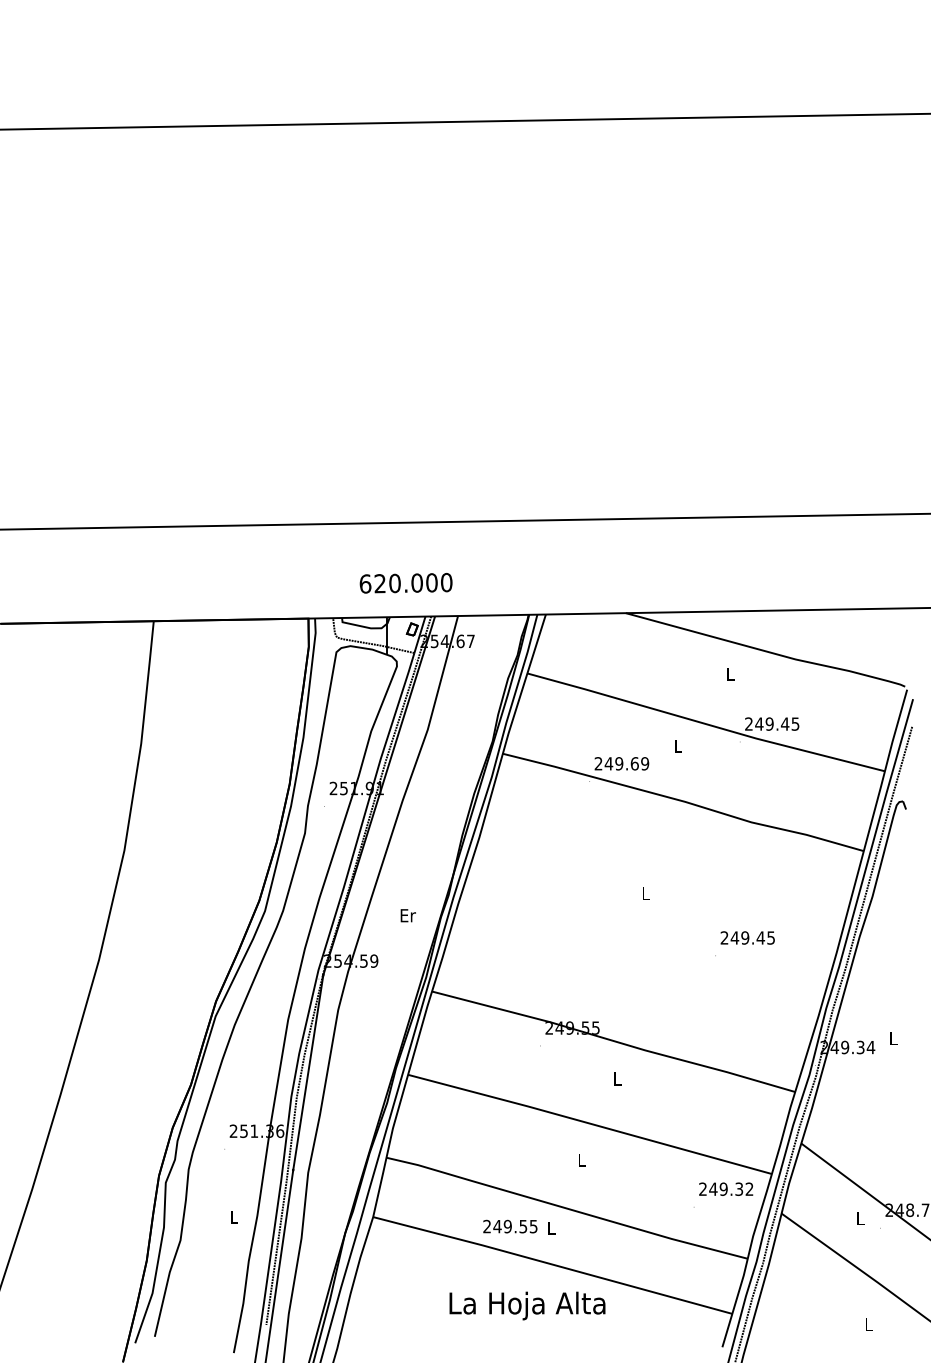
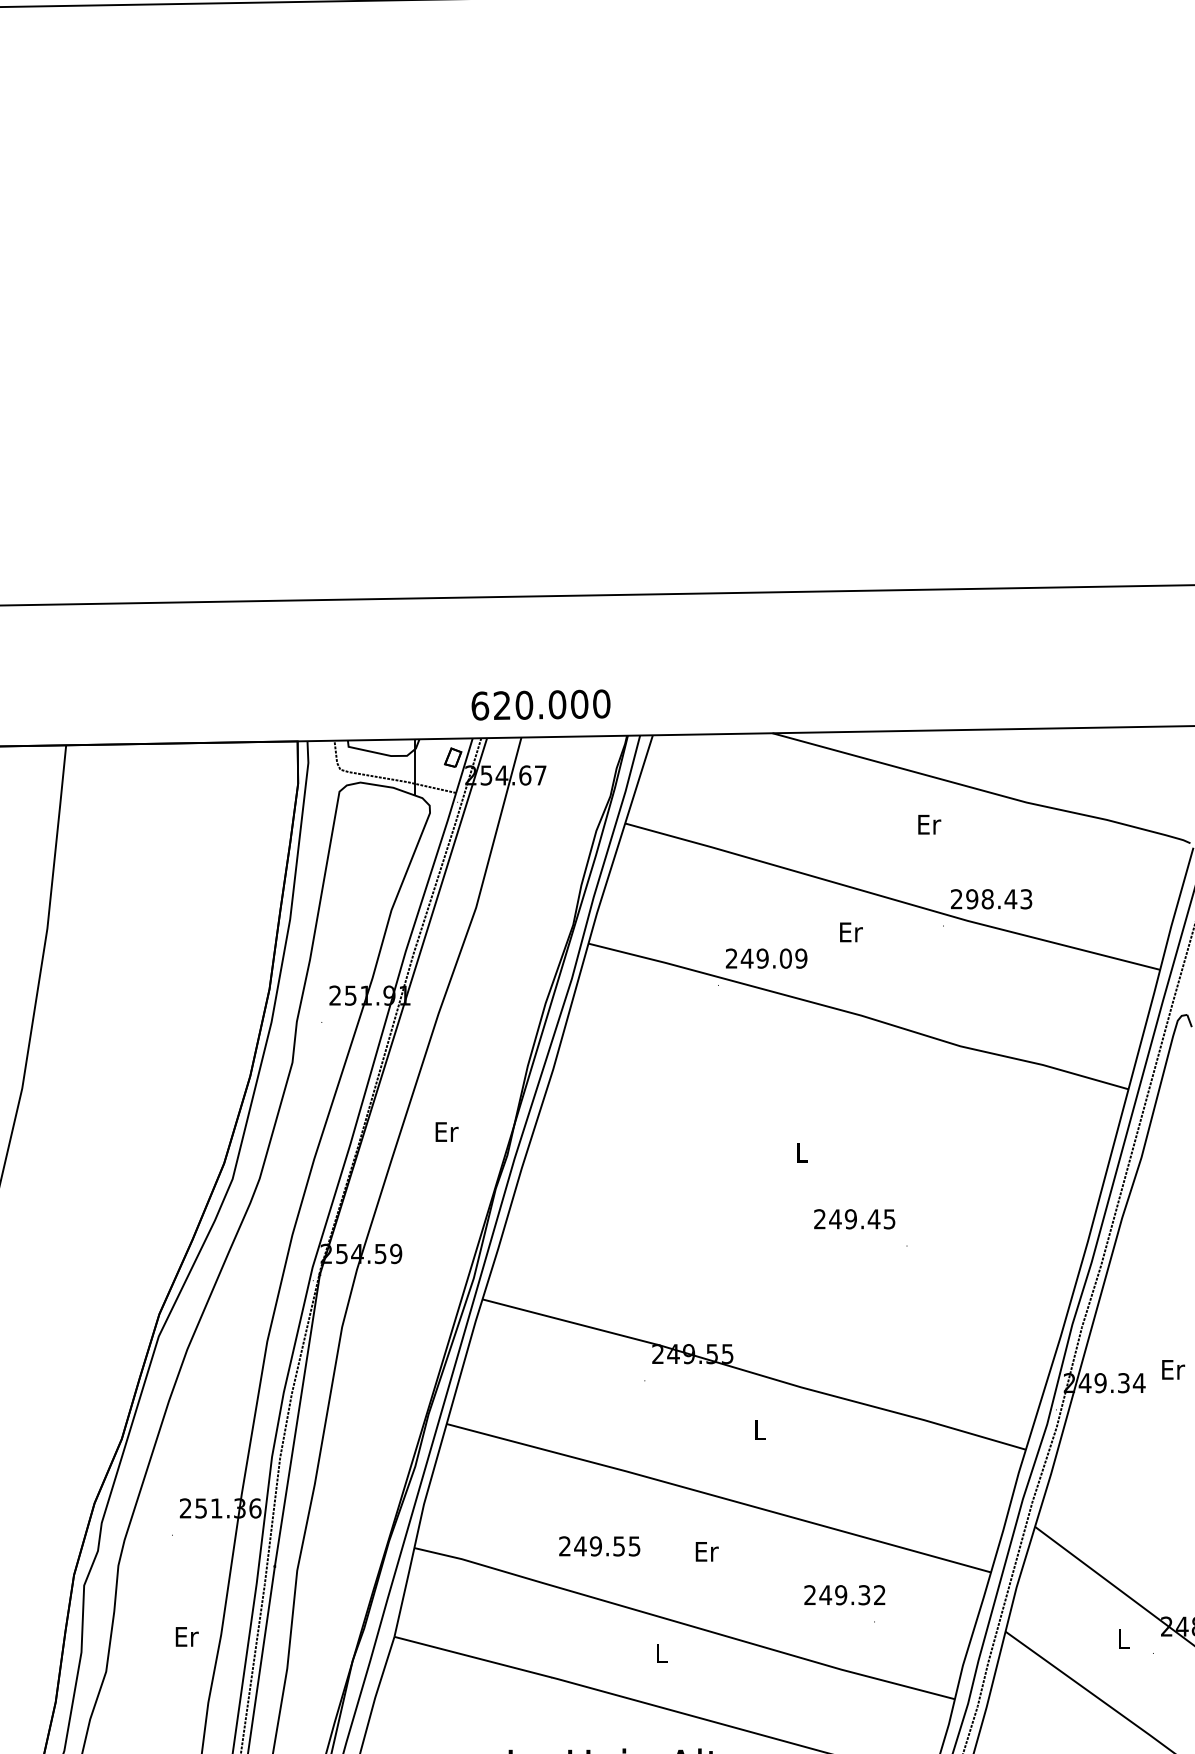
text: (405, 583) -> (540, 705), moved
text: (730, 673) -> (929, 823), L -> Er
text: (777, 723) -> (999, 898), 249.45 -> 298.43
text: (678, 745) -> (851, 931), L -> Er
text: (634, 763) -> (785, 958), 249.69 -> 249.09
text: (407, 915) -> (445, 1131), moved
text: (747, 937) -> (854, 1218), moved
text: (893, 1038) -> (1172, 1369), L -> Er
text: (581, 1159) -> (706, 1550), L -> Er
text: (726, 1188) -> (845, 1594), moved
text: (234, 1216) -> (186, 1635), L -> Er
text: (510, 1226) -> (599, 1546), moved

